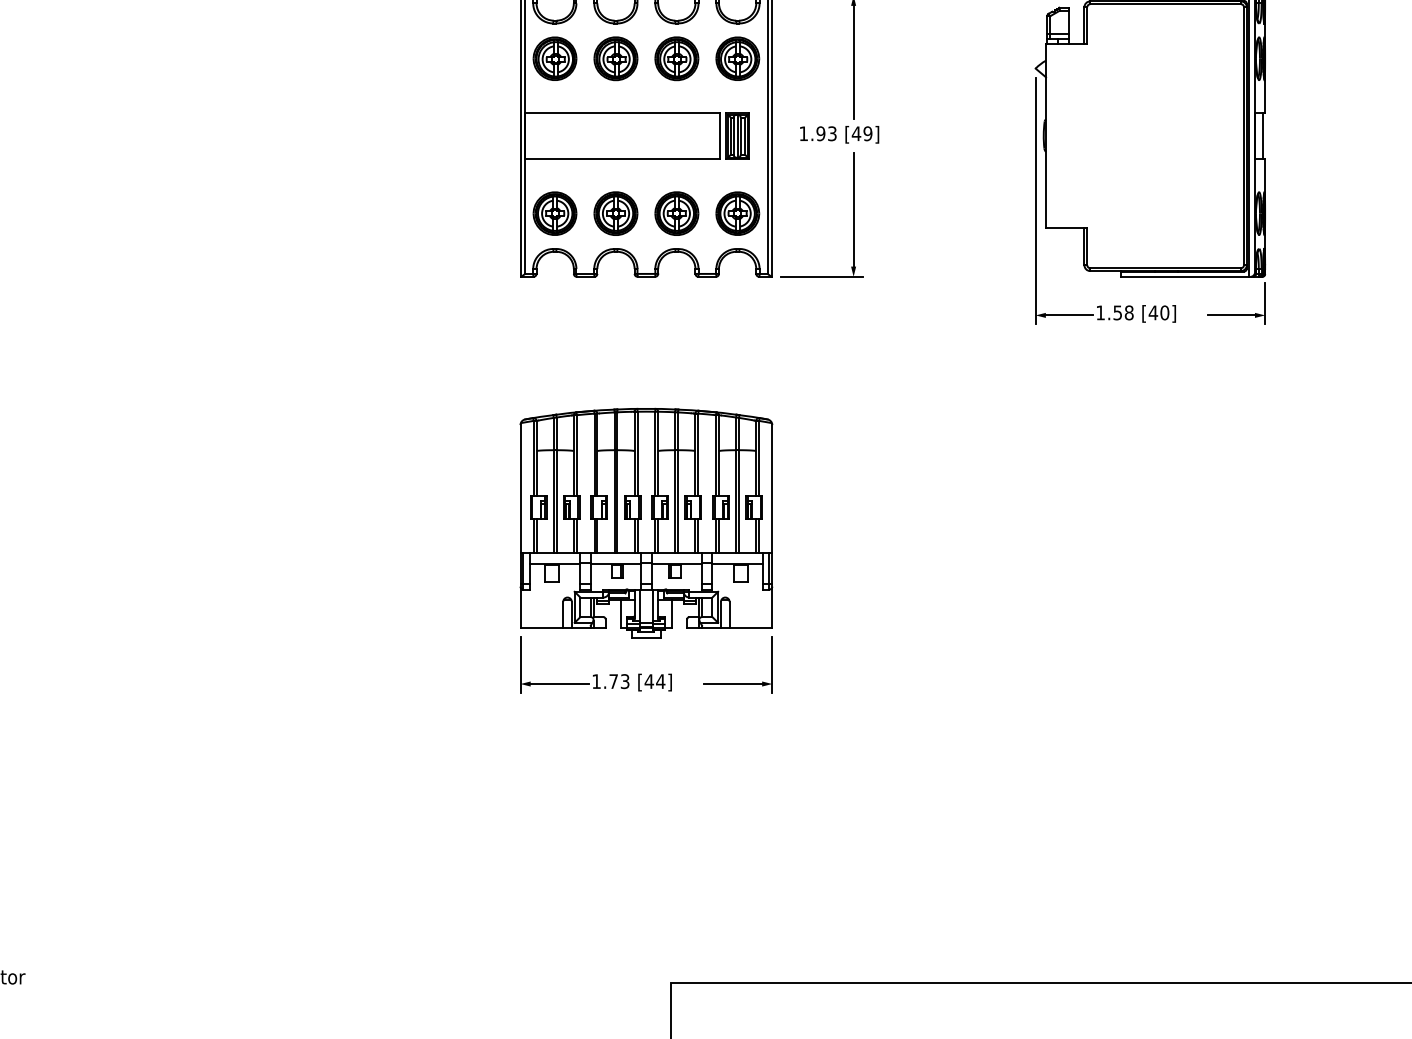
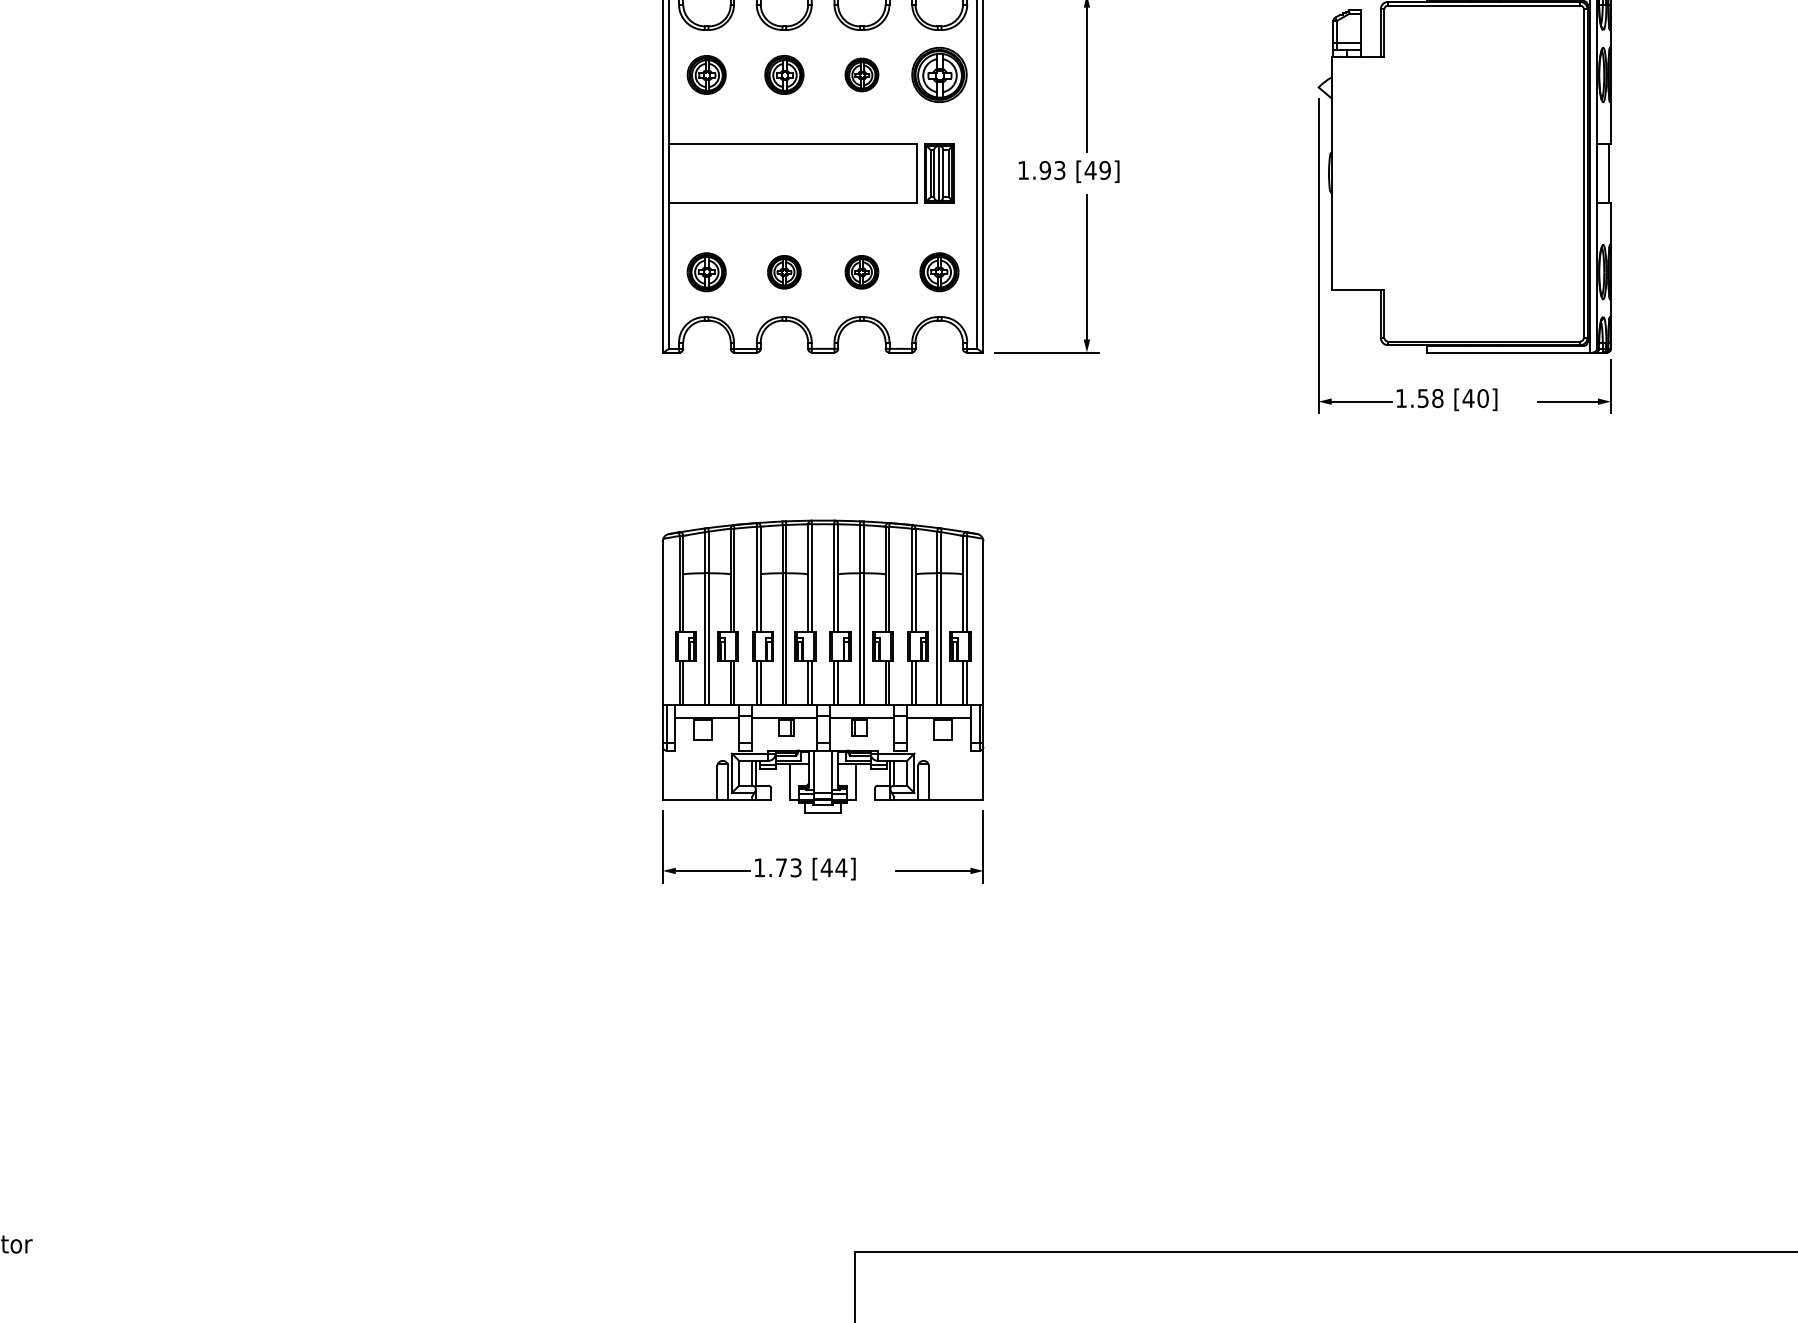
part: (554, 58) -> (706, 74), size x0.7
part: (616, 58) -> (784, 74), size x0.7
part: (676, 58) -> (861, 74), size x0.6
part: (554, 213) -> (706, 272), size x0.7
part: (616, 213) -> (784, 272), size x0.6
part: (676, 213) -> (861, 272), size x0.6
part: (737, 213) -> (939, 272), size x0.7

